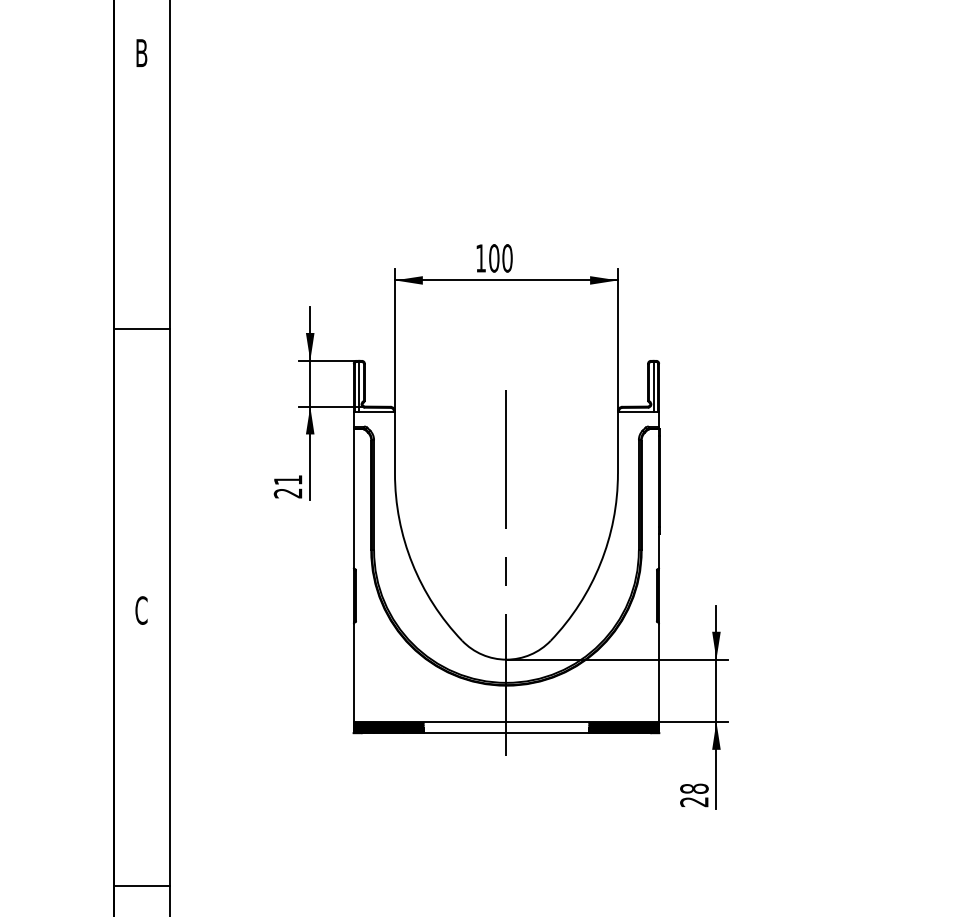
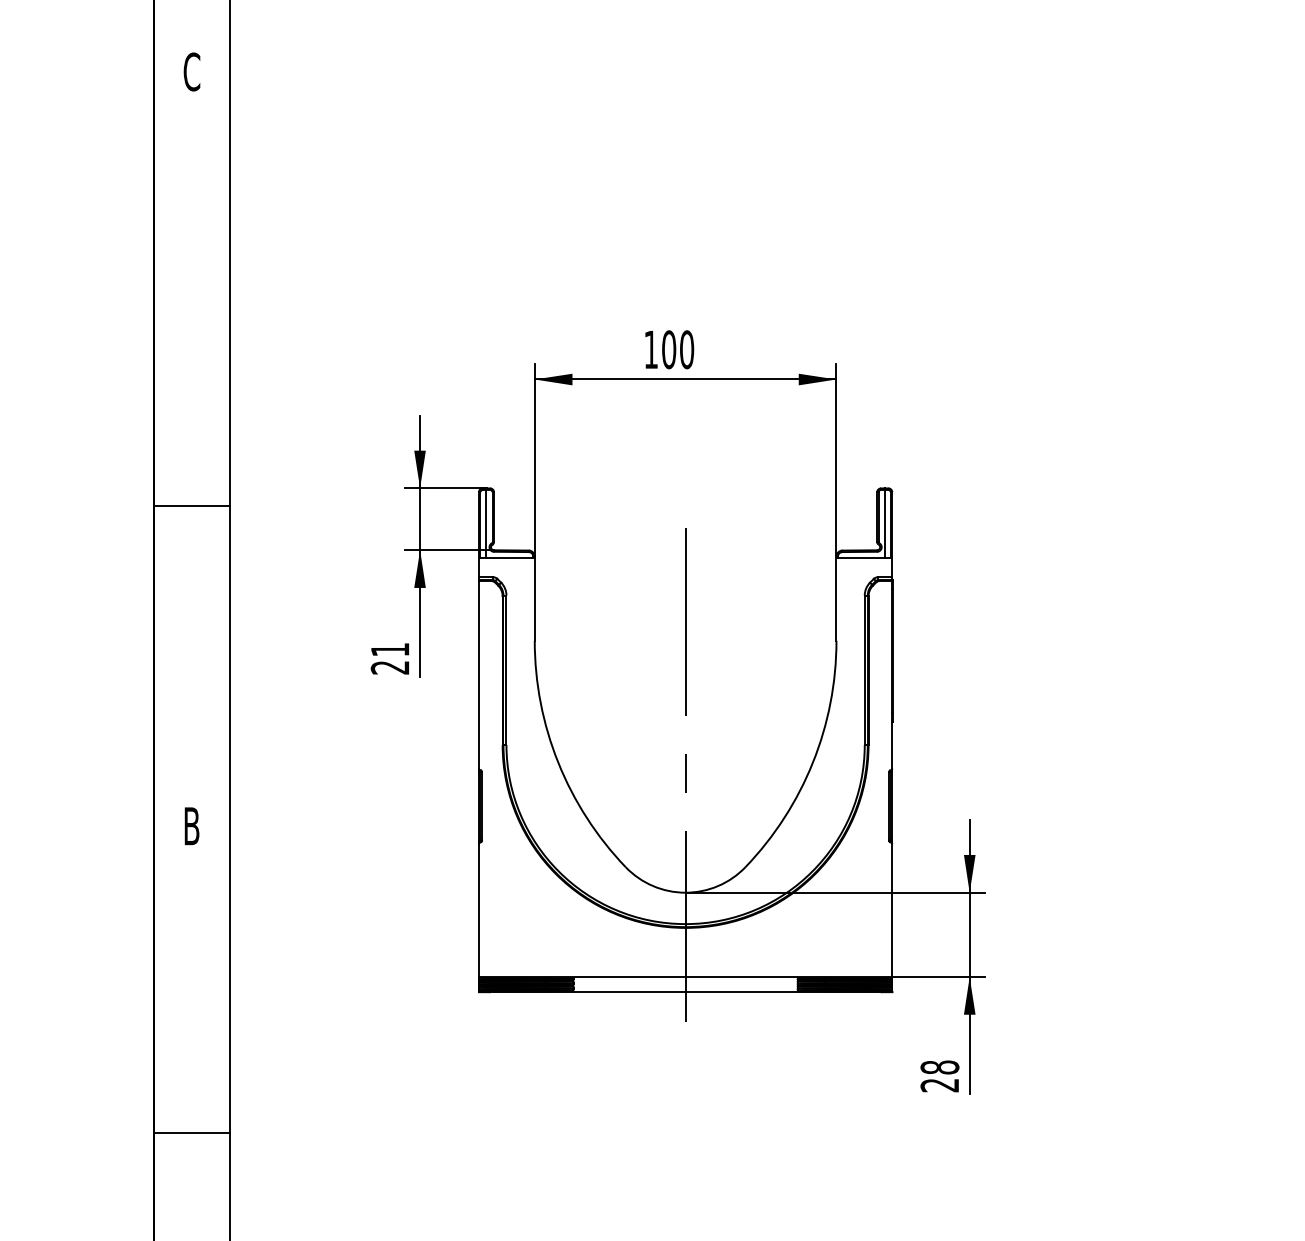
text: (141, 52) -> (191, 71), B -> C
line: (141, 328) -> (191, 505), moved
text: (141, 609) -> (191, 825), C -> B
line: (141, 886) -> (191, 1133), moved

